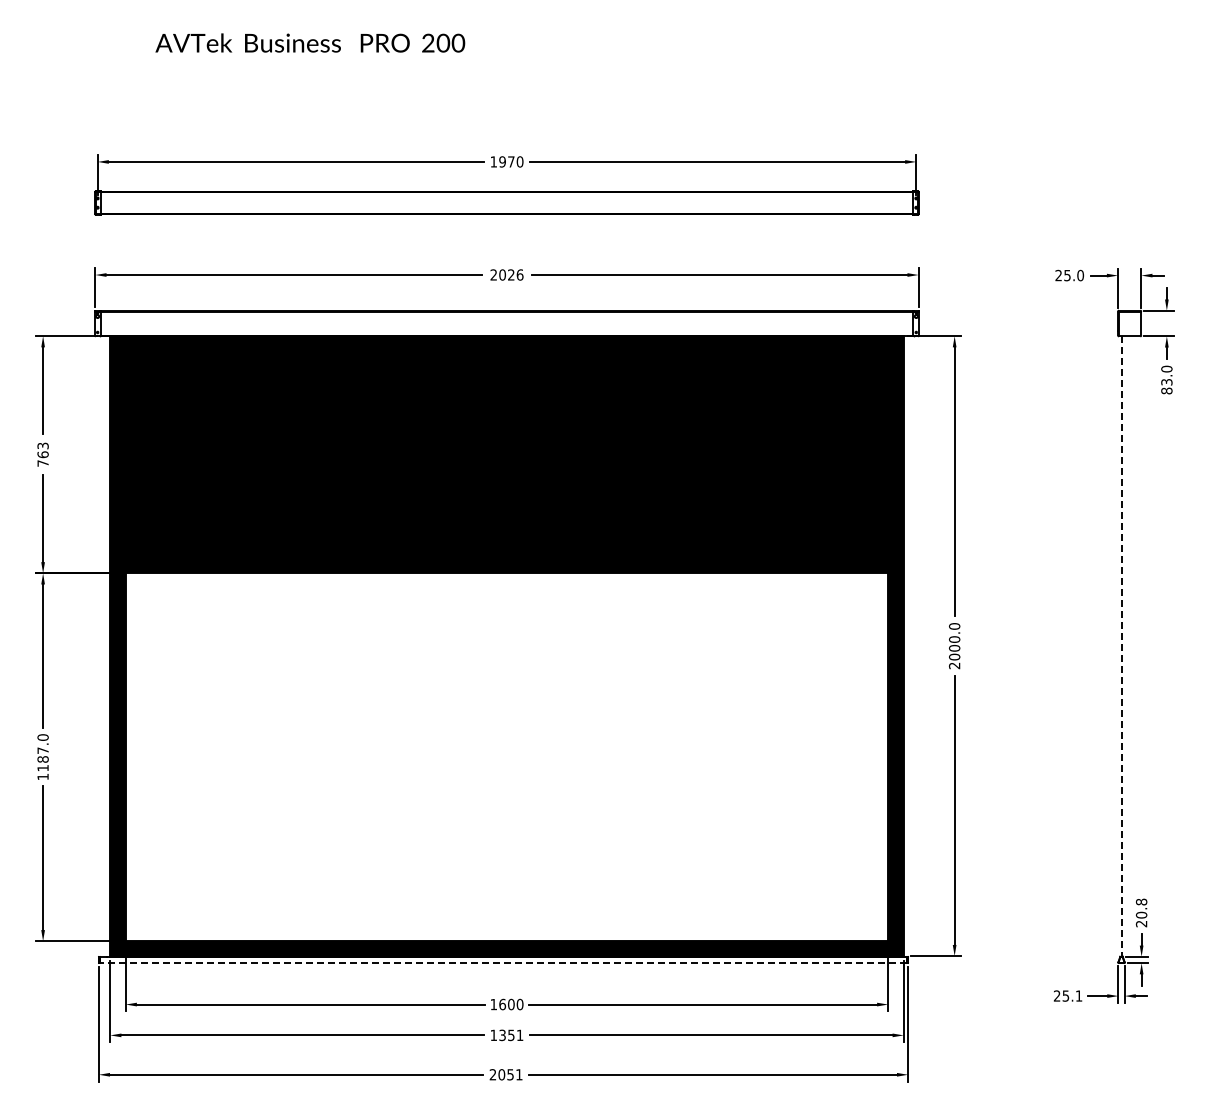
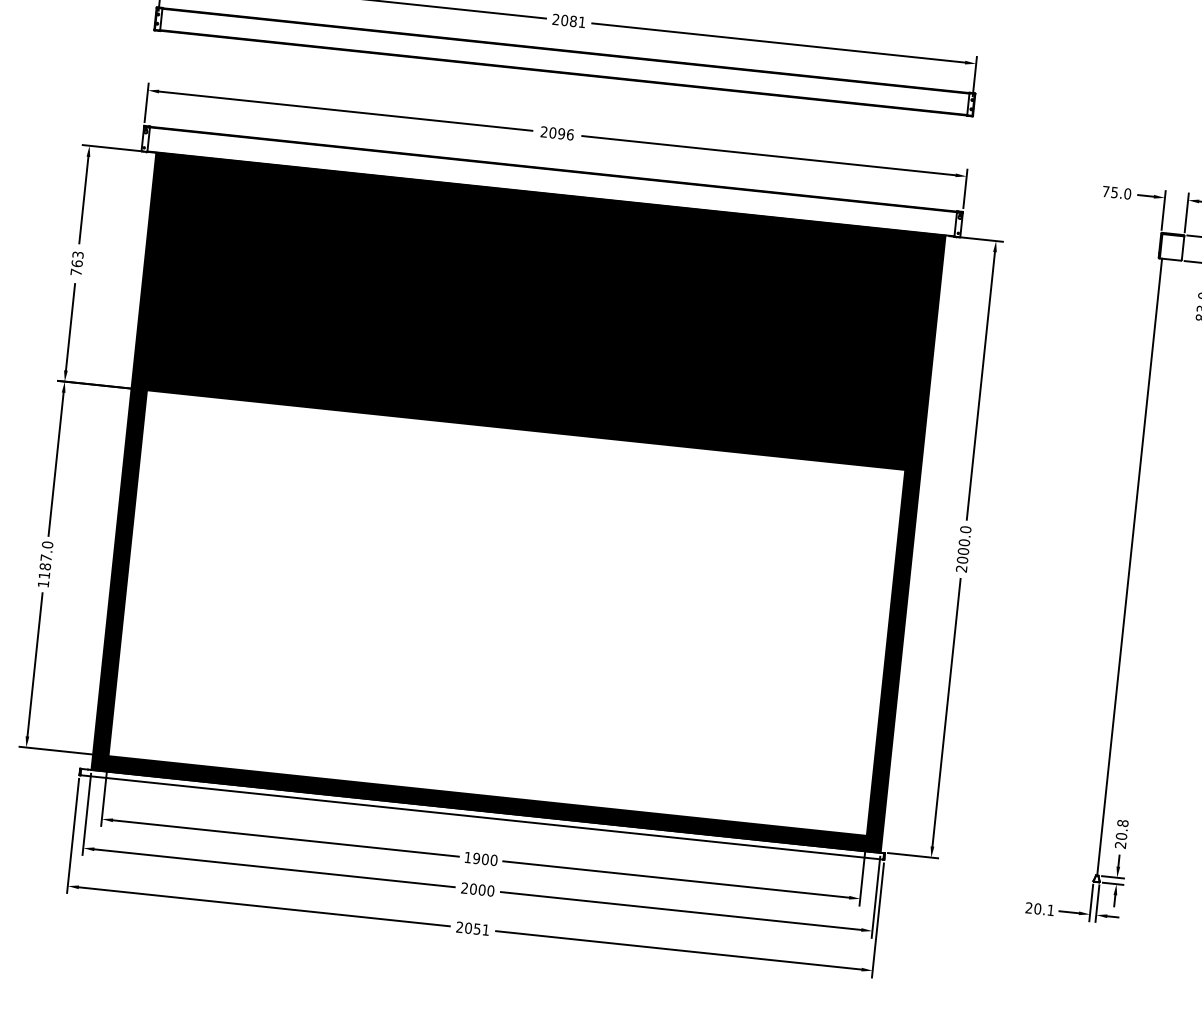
text: (506, 161) -> (568, 20), 1970 -> 2081
text: (511, 274) -> (561, 133), 2026 -> 2096
text: (1058, 275) -> (1105, 191), 25.0 -> 75.0
line: (1121, 647) -> (1129, 568), dashed -> solid
line: (503, 963) -> (481, 817), dashed -> solid
text: (1065, 995) -> (1037, 908), 25.1 -> 20.1
text: (502, 1004) -> (476, 858), 1600 -> 1900
text: (506, 1035) -> (477, 889), 1351 -> 2000

